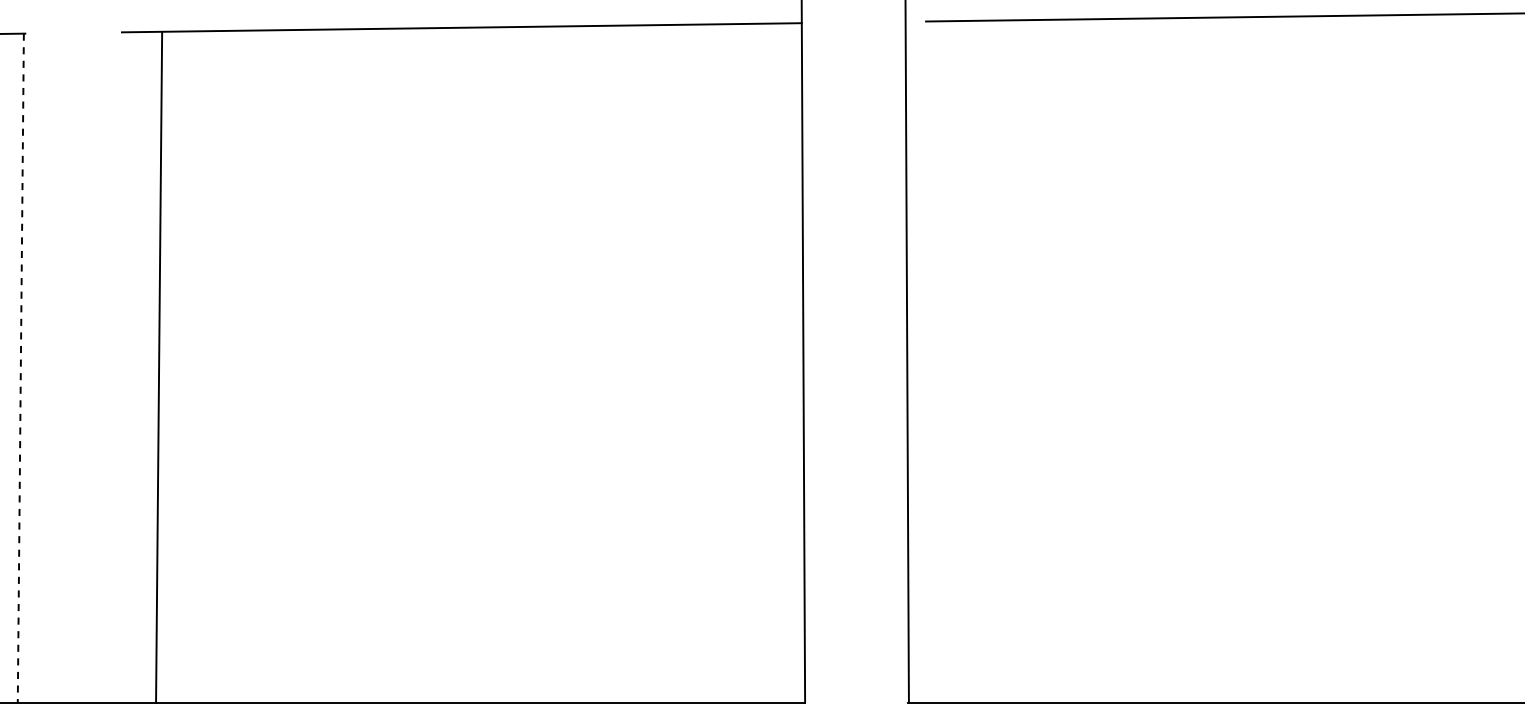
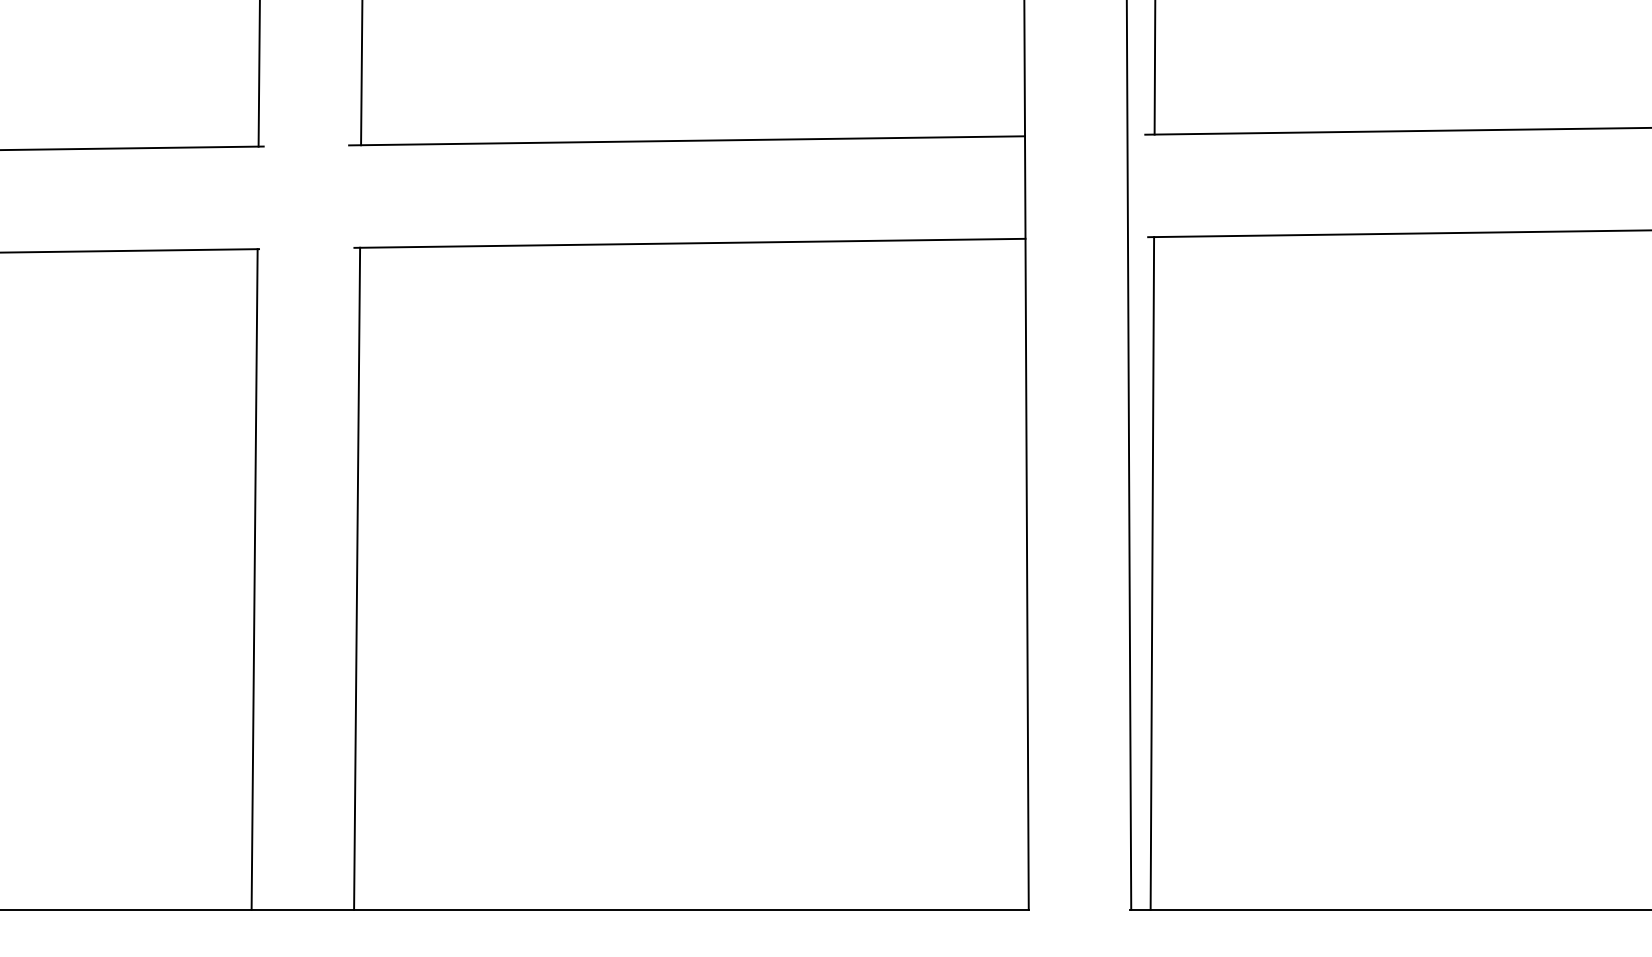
line: (930, 362) -> (1152, 573), added
line: (159, 367) -> (357, 578), moved
line: (20, 368) -> (254, 579), dashed -> solid

